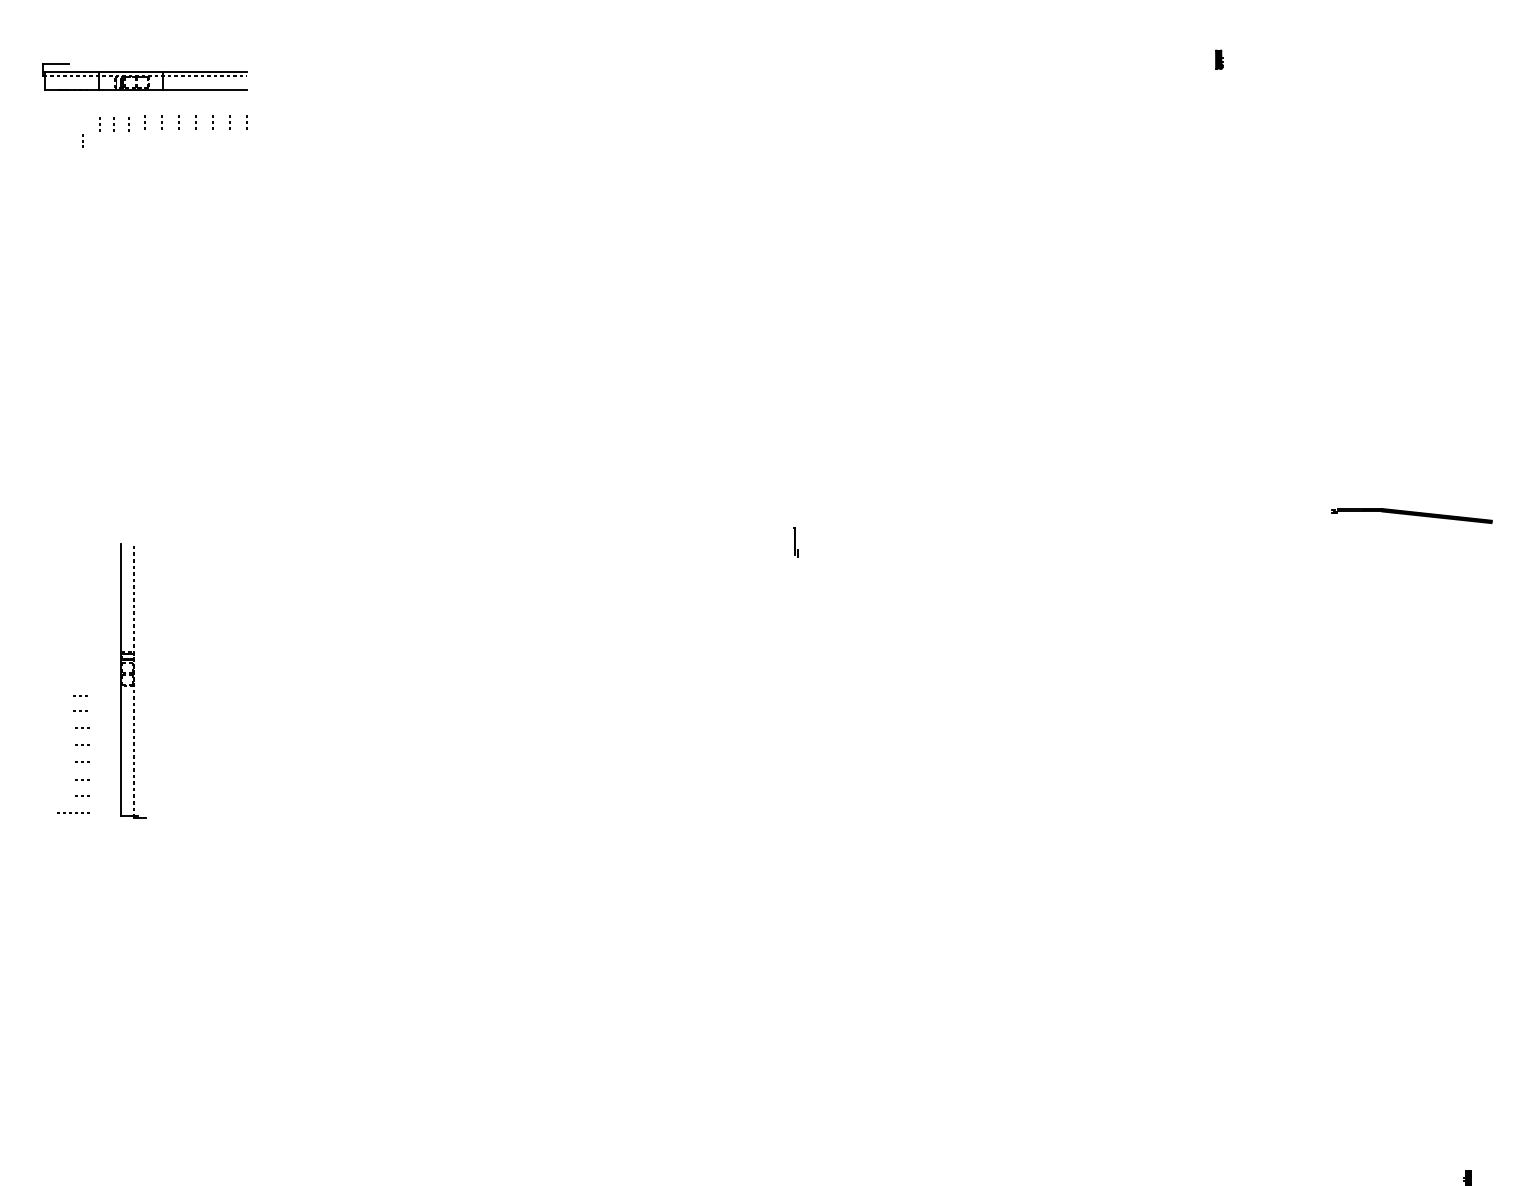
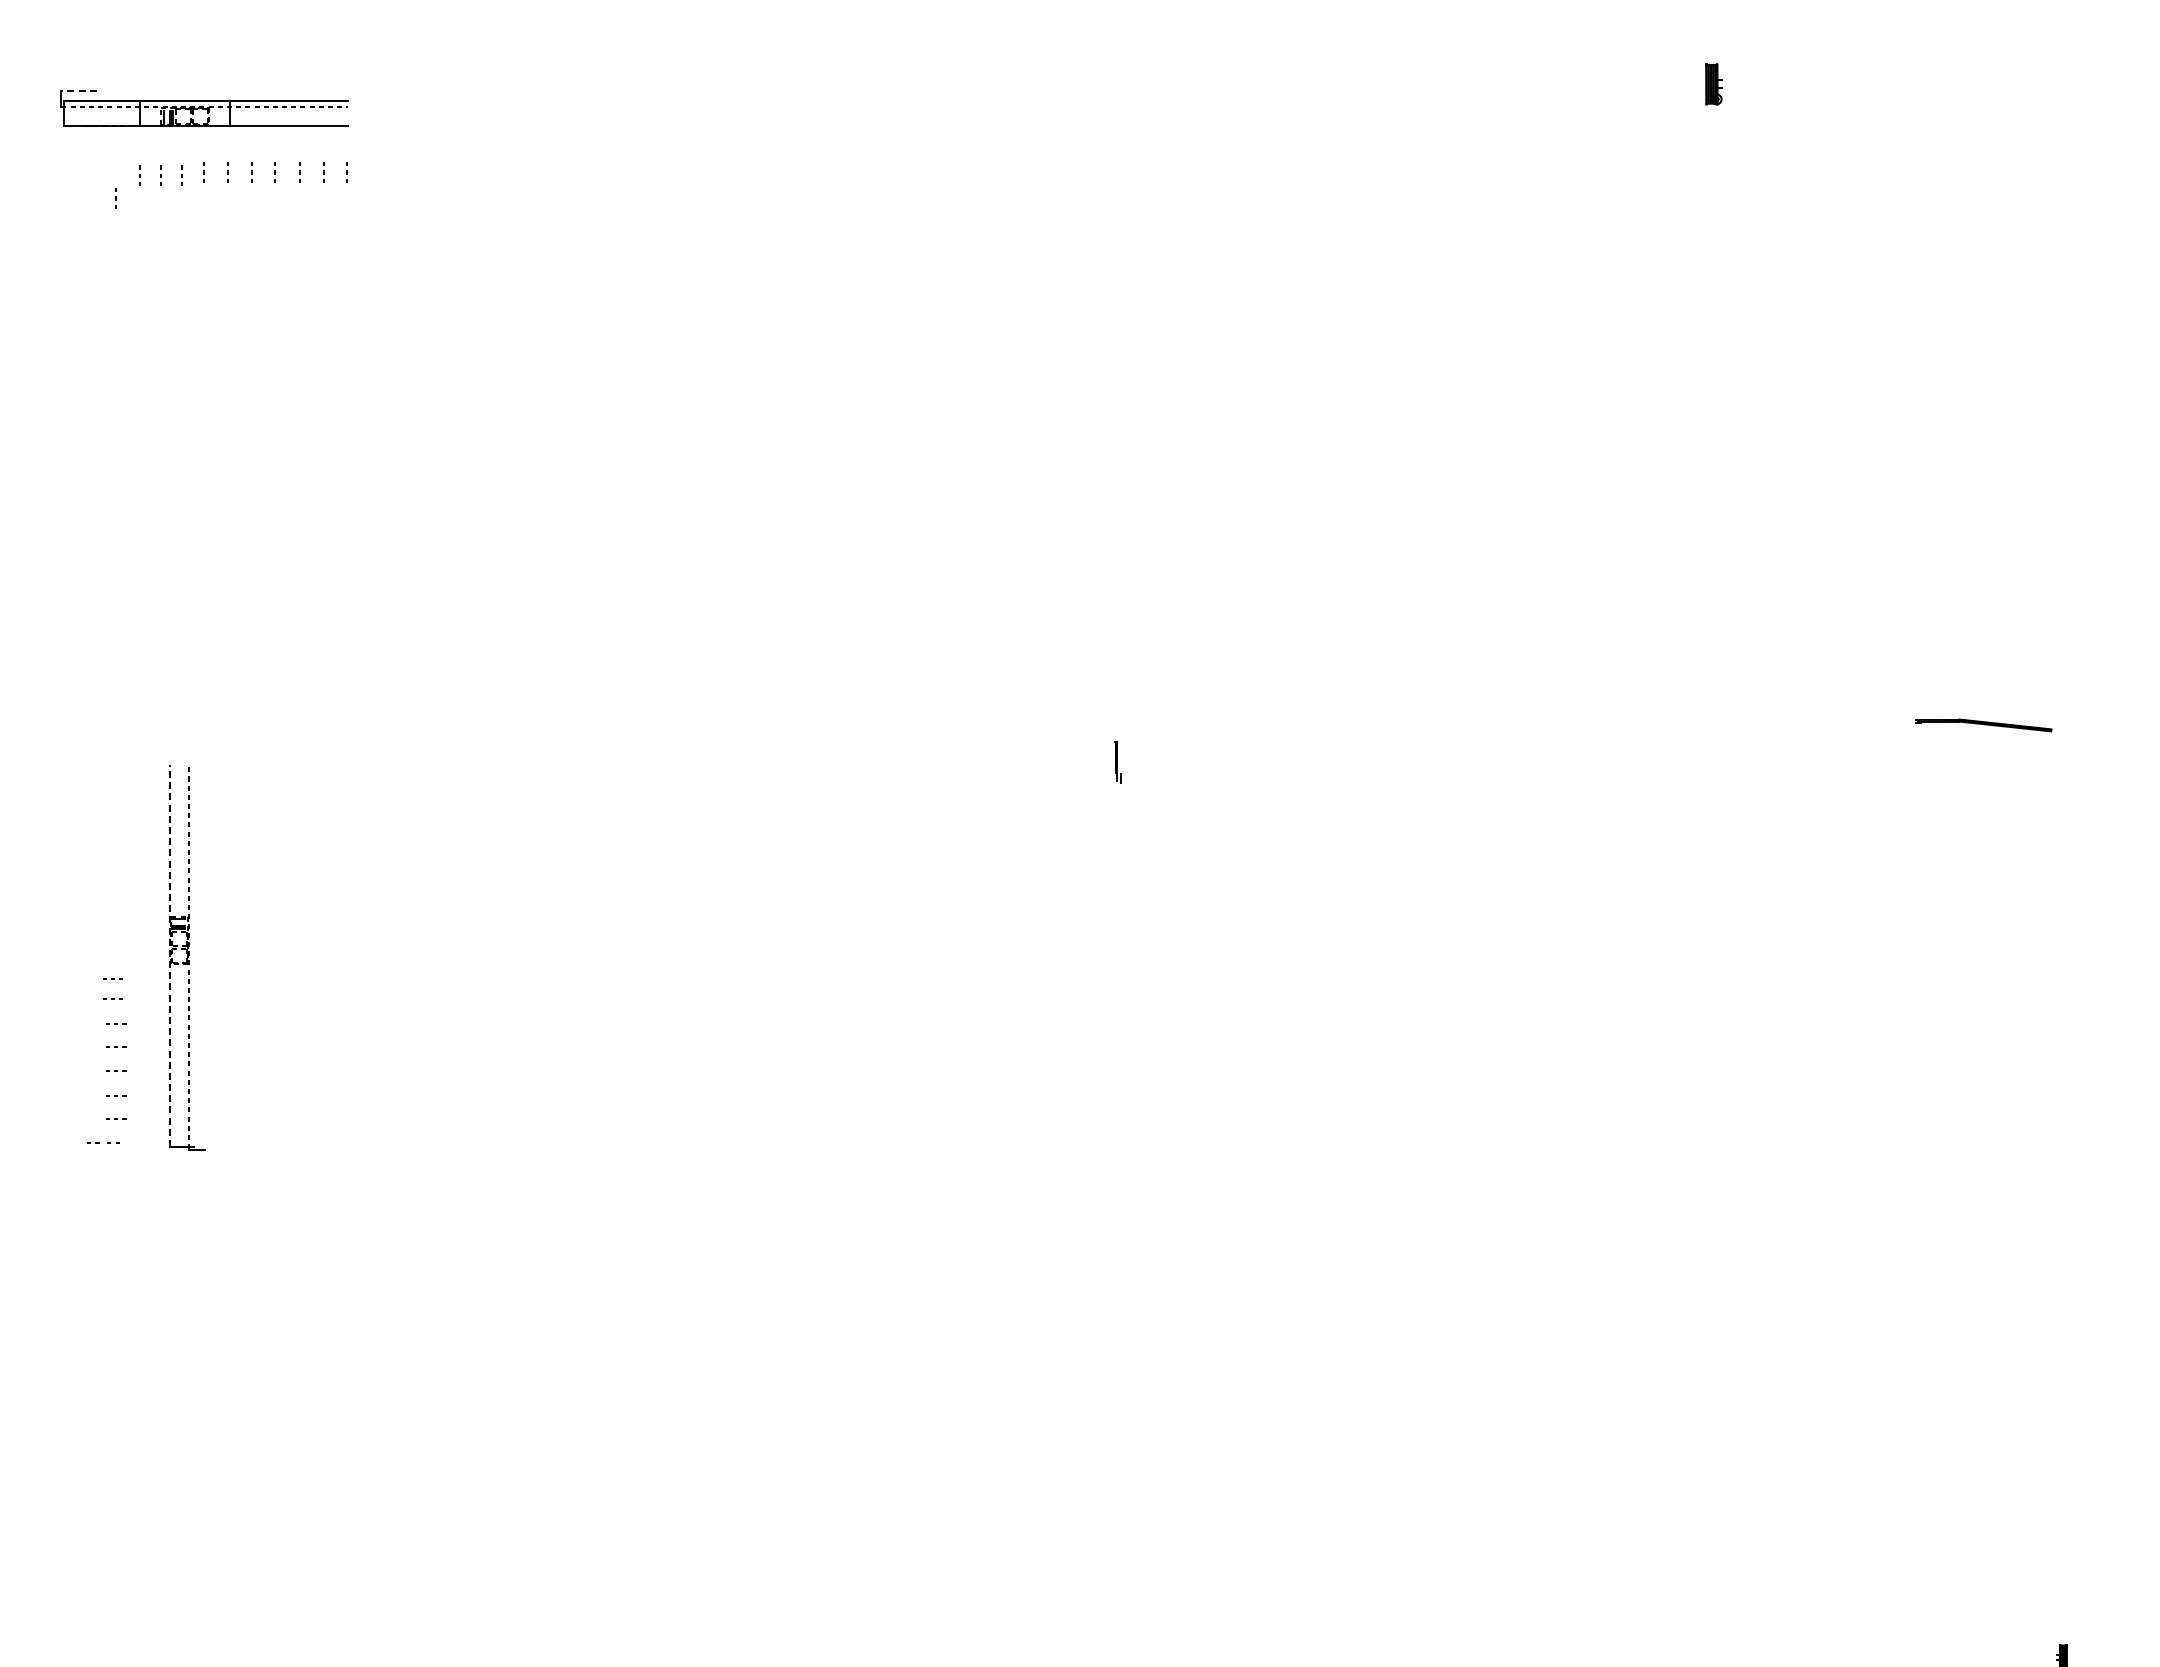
part: (1219, 59) -> (1713, 83), size x1.6
line: (55, 64) -> (78, 90), solid -> dashed
part: (1411, 516) -> (1983, 725), size x0.6
line: (120, 680) -> (169, 956), solid -> dashed
part: (73, 812) -> (103, 1142), size x0.7

